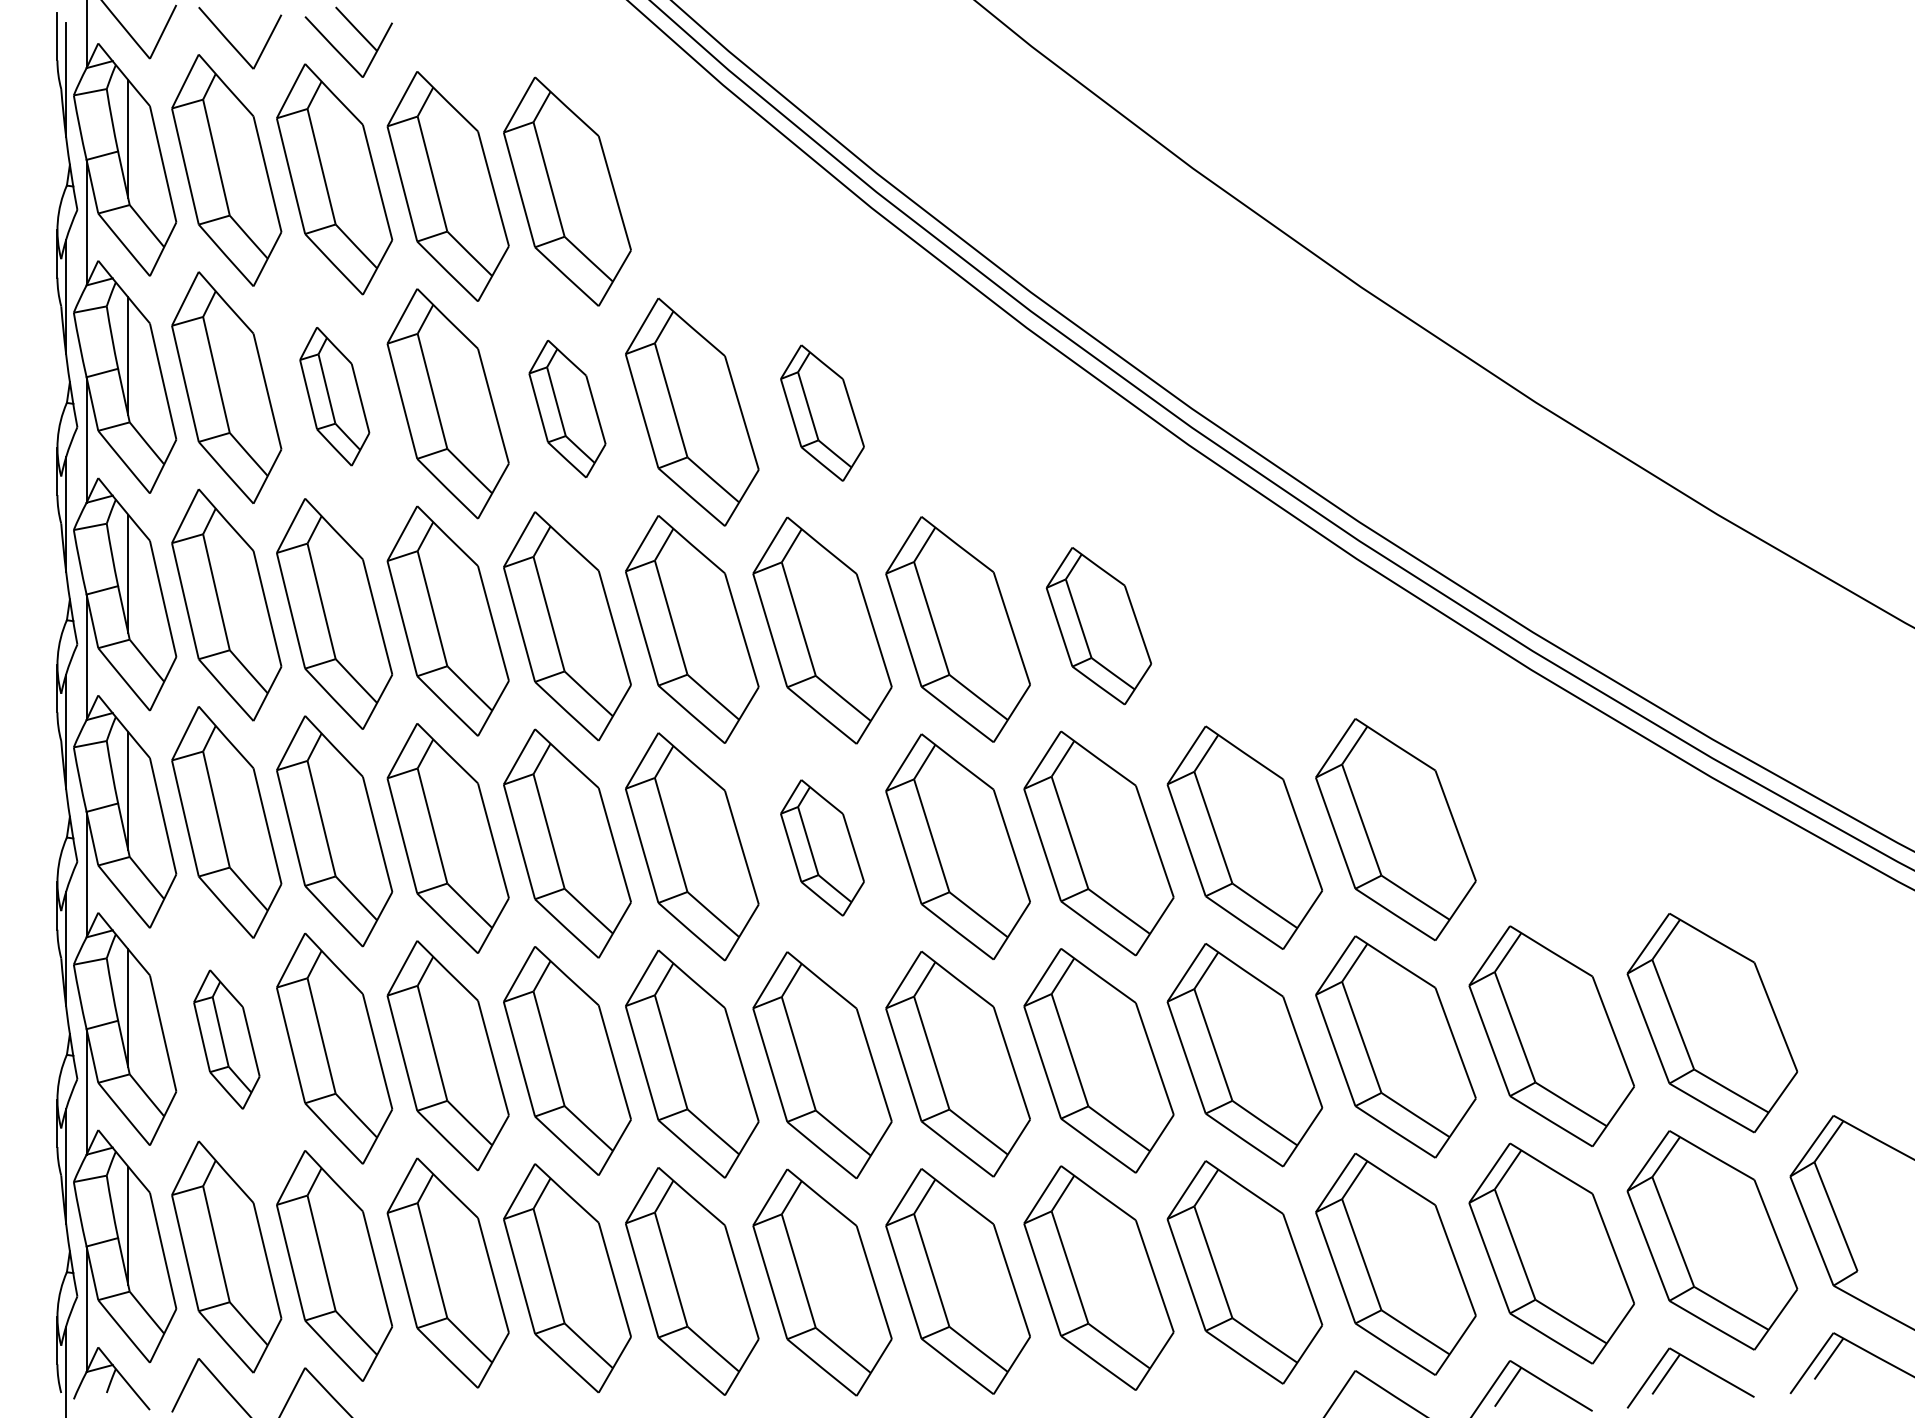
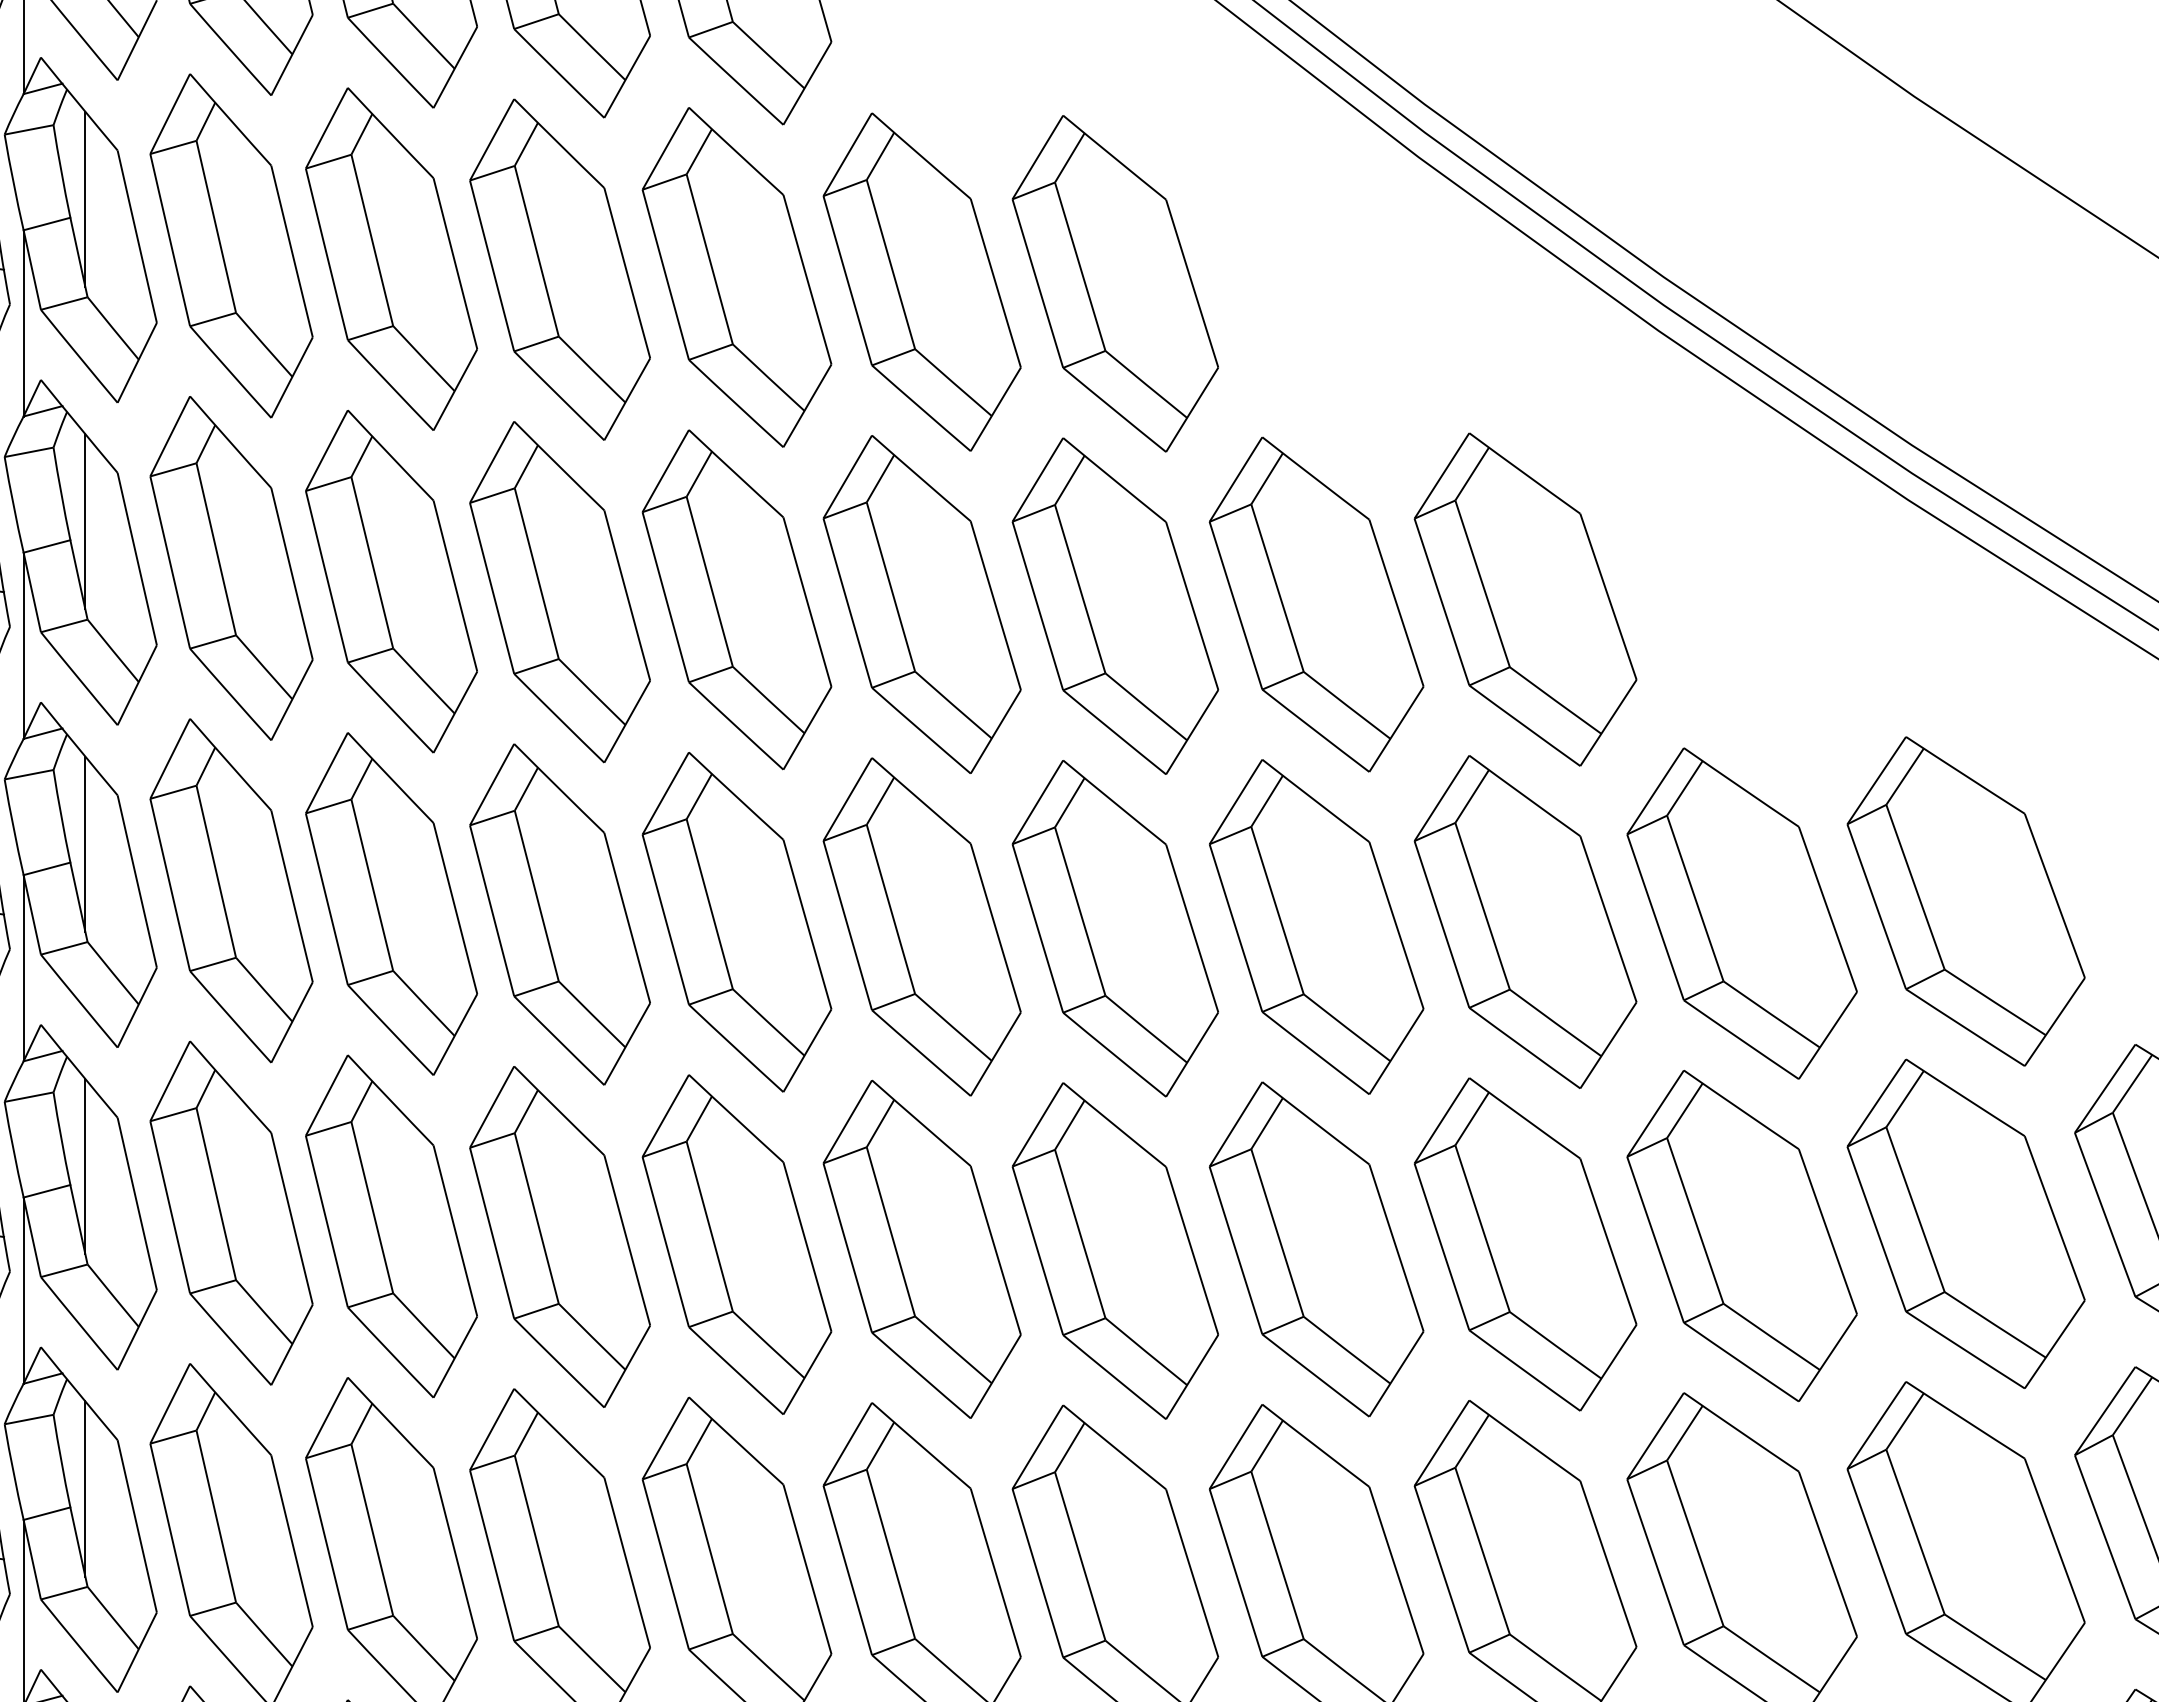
part: (334, 396) -> (391, 258), size x1.67
part: (567, 408) -> (737, 276), size x1.67
part: (822, 412) -> (1115, 282), size x1.67
part: (1098, 625) -> (1524, 598), size x1.43
part: (822, 847) -> (1115, 927), size x1.67
part: (226, 1039) -> (231, 1212), size x1.67

